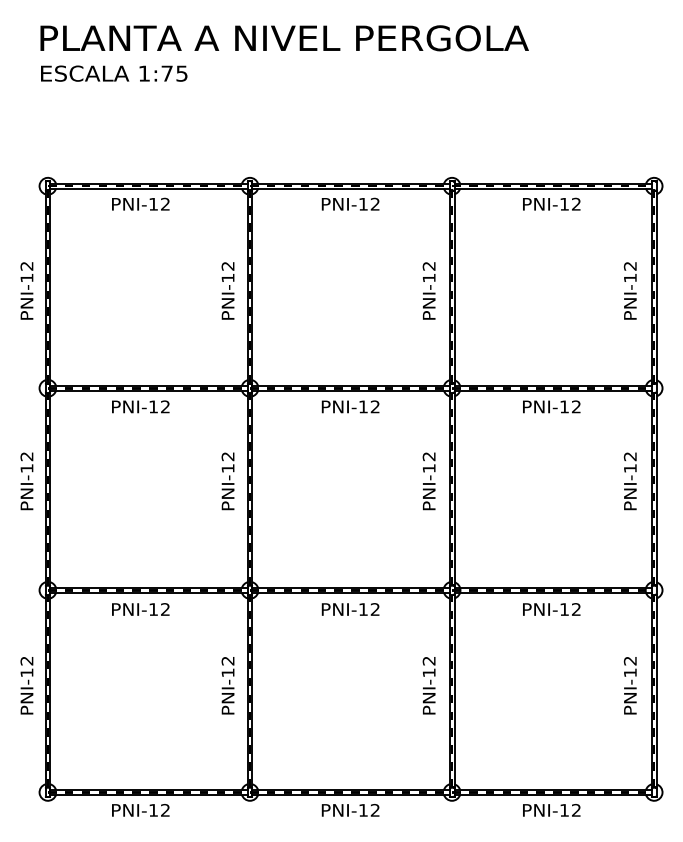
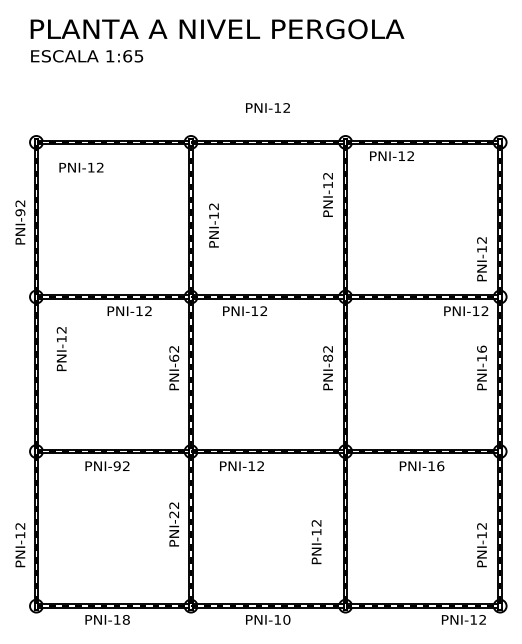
text: (167, 73) -> (127, 56), 1:75 -> 1:65
text: (140, 203) -> (81, 167), moved
text: (350, 203) -> (267, 107), moved
text: (551, 203) -> (391, 155), moved
text: (26, 277) -> (20, 212), PNI-12 -> PNI-92
text: (227, 290) -> (213, 225), moved
text: (428, 290) -> (327, 194), moved
text: (629, 290) -> (481, 258), moved
text: (140, 406) -> (129, 310), moved
text: (350, 406) -> (244, 310), moved
text: (551, 406) -> (466, 310), moved
text: (629, 456) -> (481, 349), PNI-12 -> PNI-16
text: (227, 468) -> (173, 358), PNI-12 -> PNI-62
text: (428, 468) -> (327, 358), PNI-12 -> PNI-82
text: (26, 481) -> (61, 349), moved
text: (153, 609) -> (117, 466), PNI-12 -> PNI-92
text: (350, 609) -> (241, 466), moved
text: (576, 609) -> (440, 466), PNI-12 -> PNI-16
text: (227, 672) -> (173, 514), PNI-12 -> PNI-22
text: (26, 685) -> (20, 544), moved
text: (428, 685) -> (316, 541), moved
text: (629, 685) -> (481, 544), moved
text: (165, 810) -> (126, 619), PNI-12 -> PNI-18
text: (374, 810) -> (286, 619), PNI-12 -> PNI-10
text: (551, 810) -> (463, 619), moved

